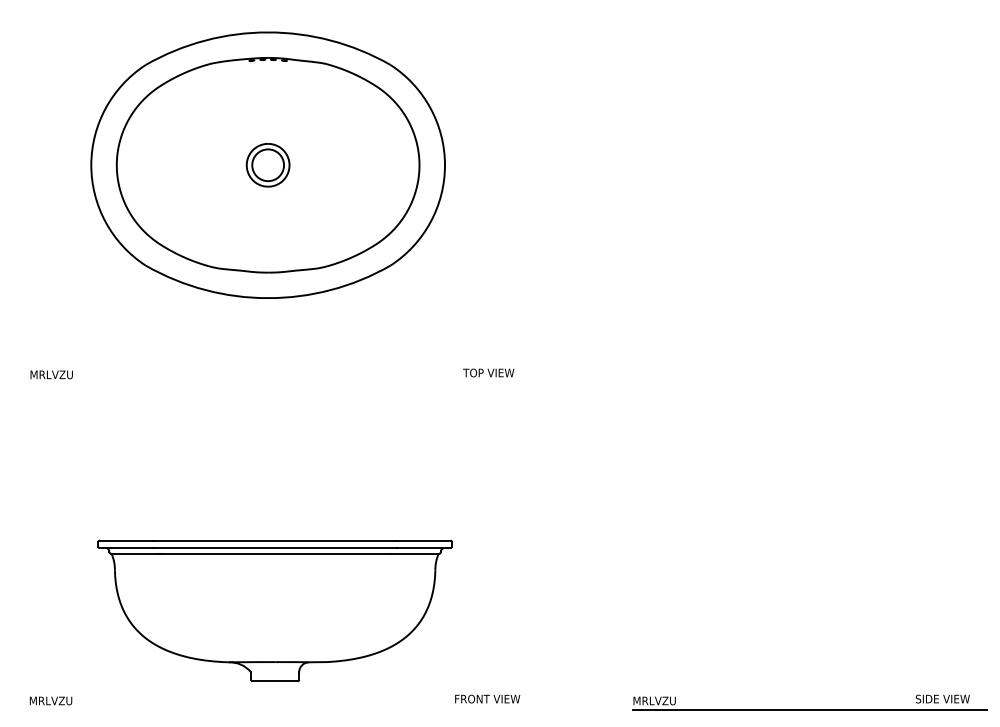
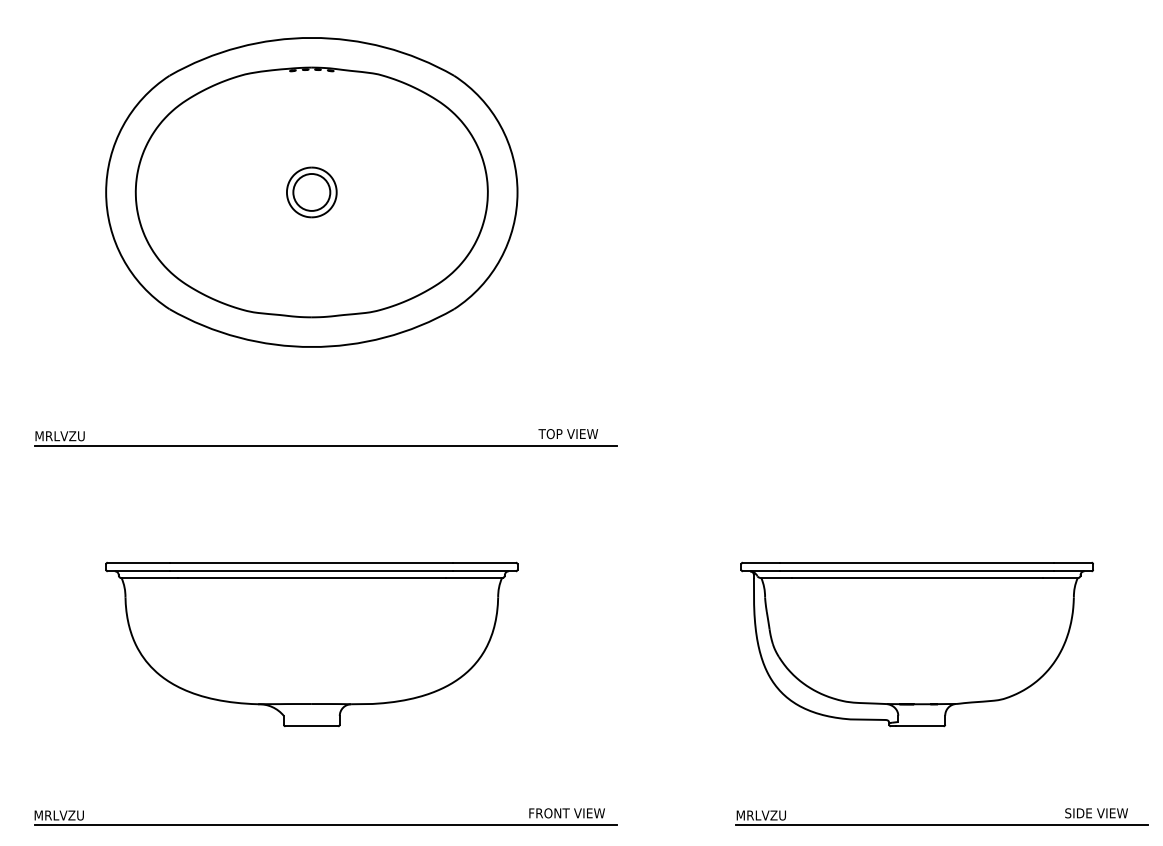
line: (279, 383) -> (325, 446), added
part: (788, 553) -> (917, 643), added
part: (274, 610) -> (311, 643), moved
line: (279, 709) -> (325, 825), added

